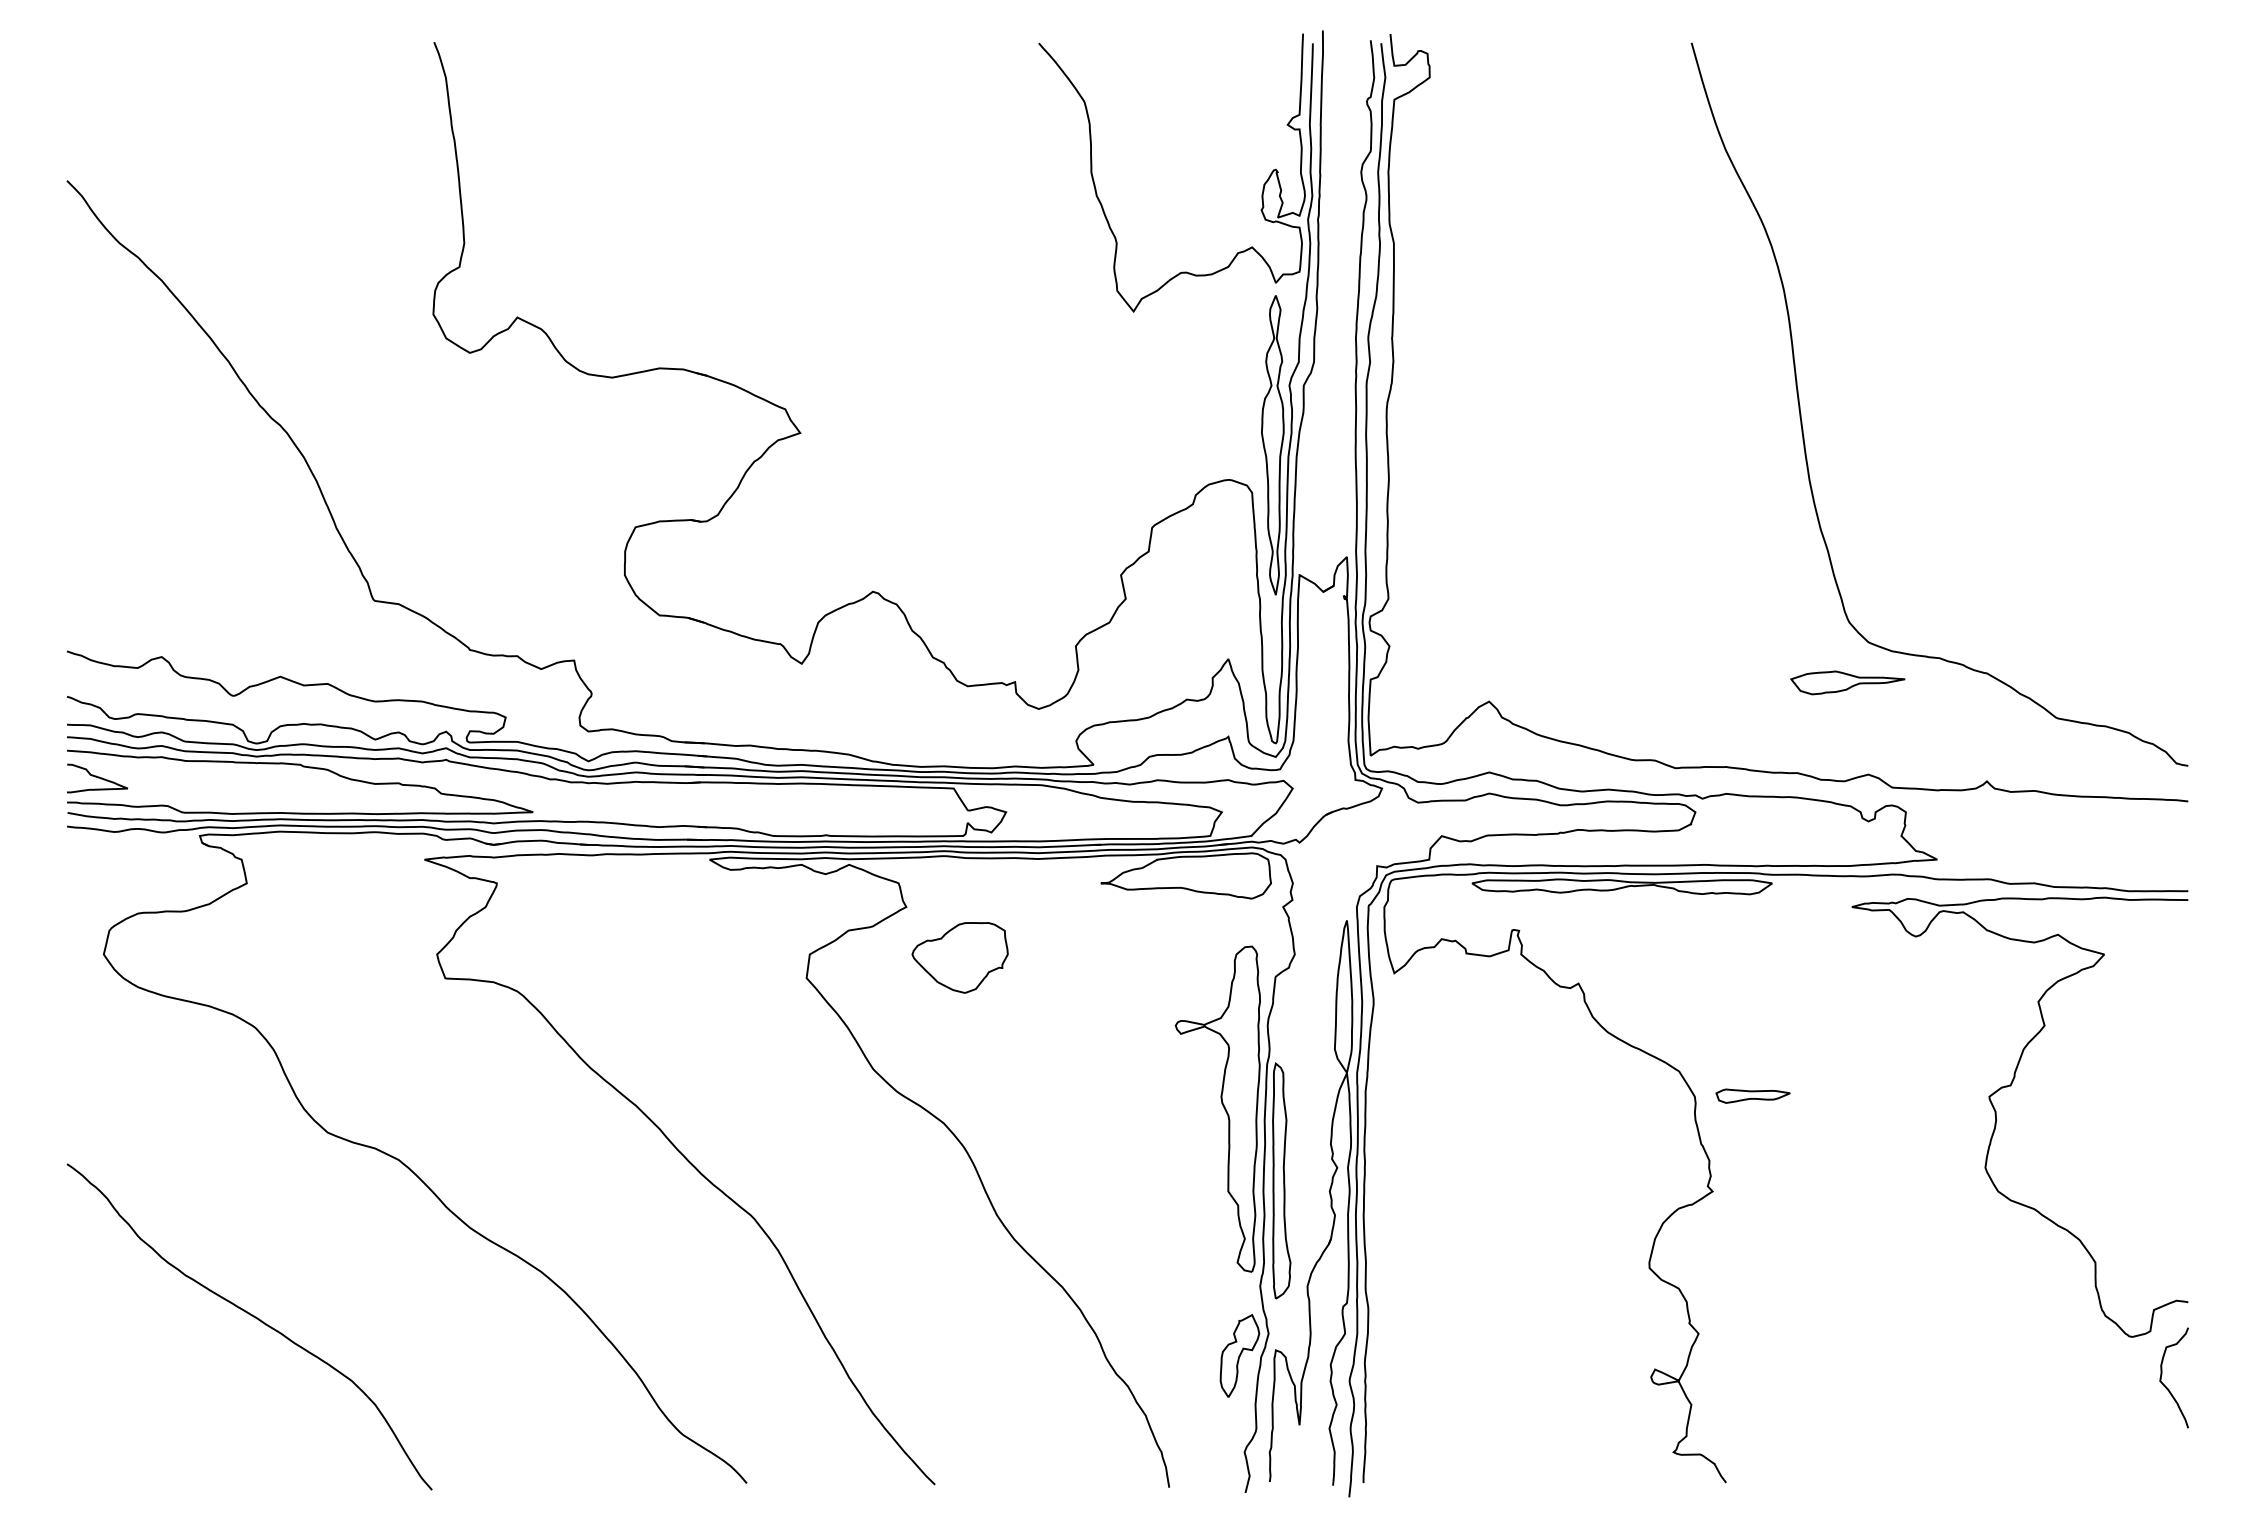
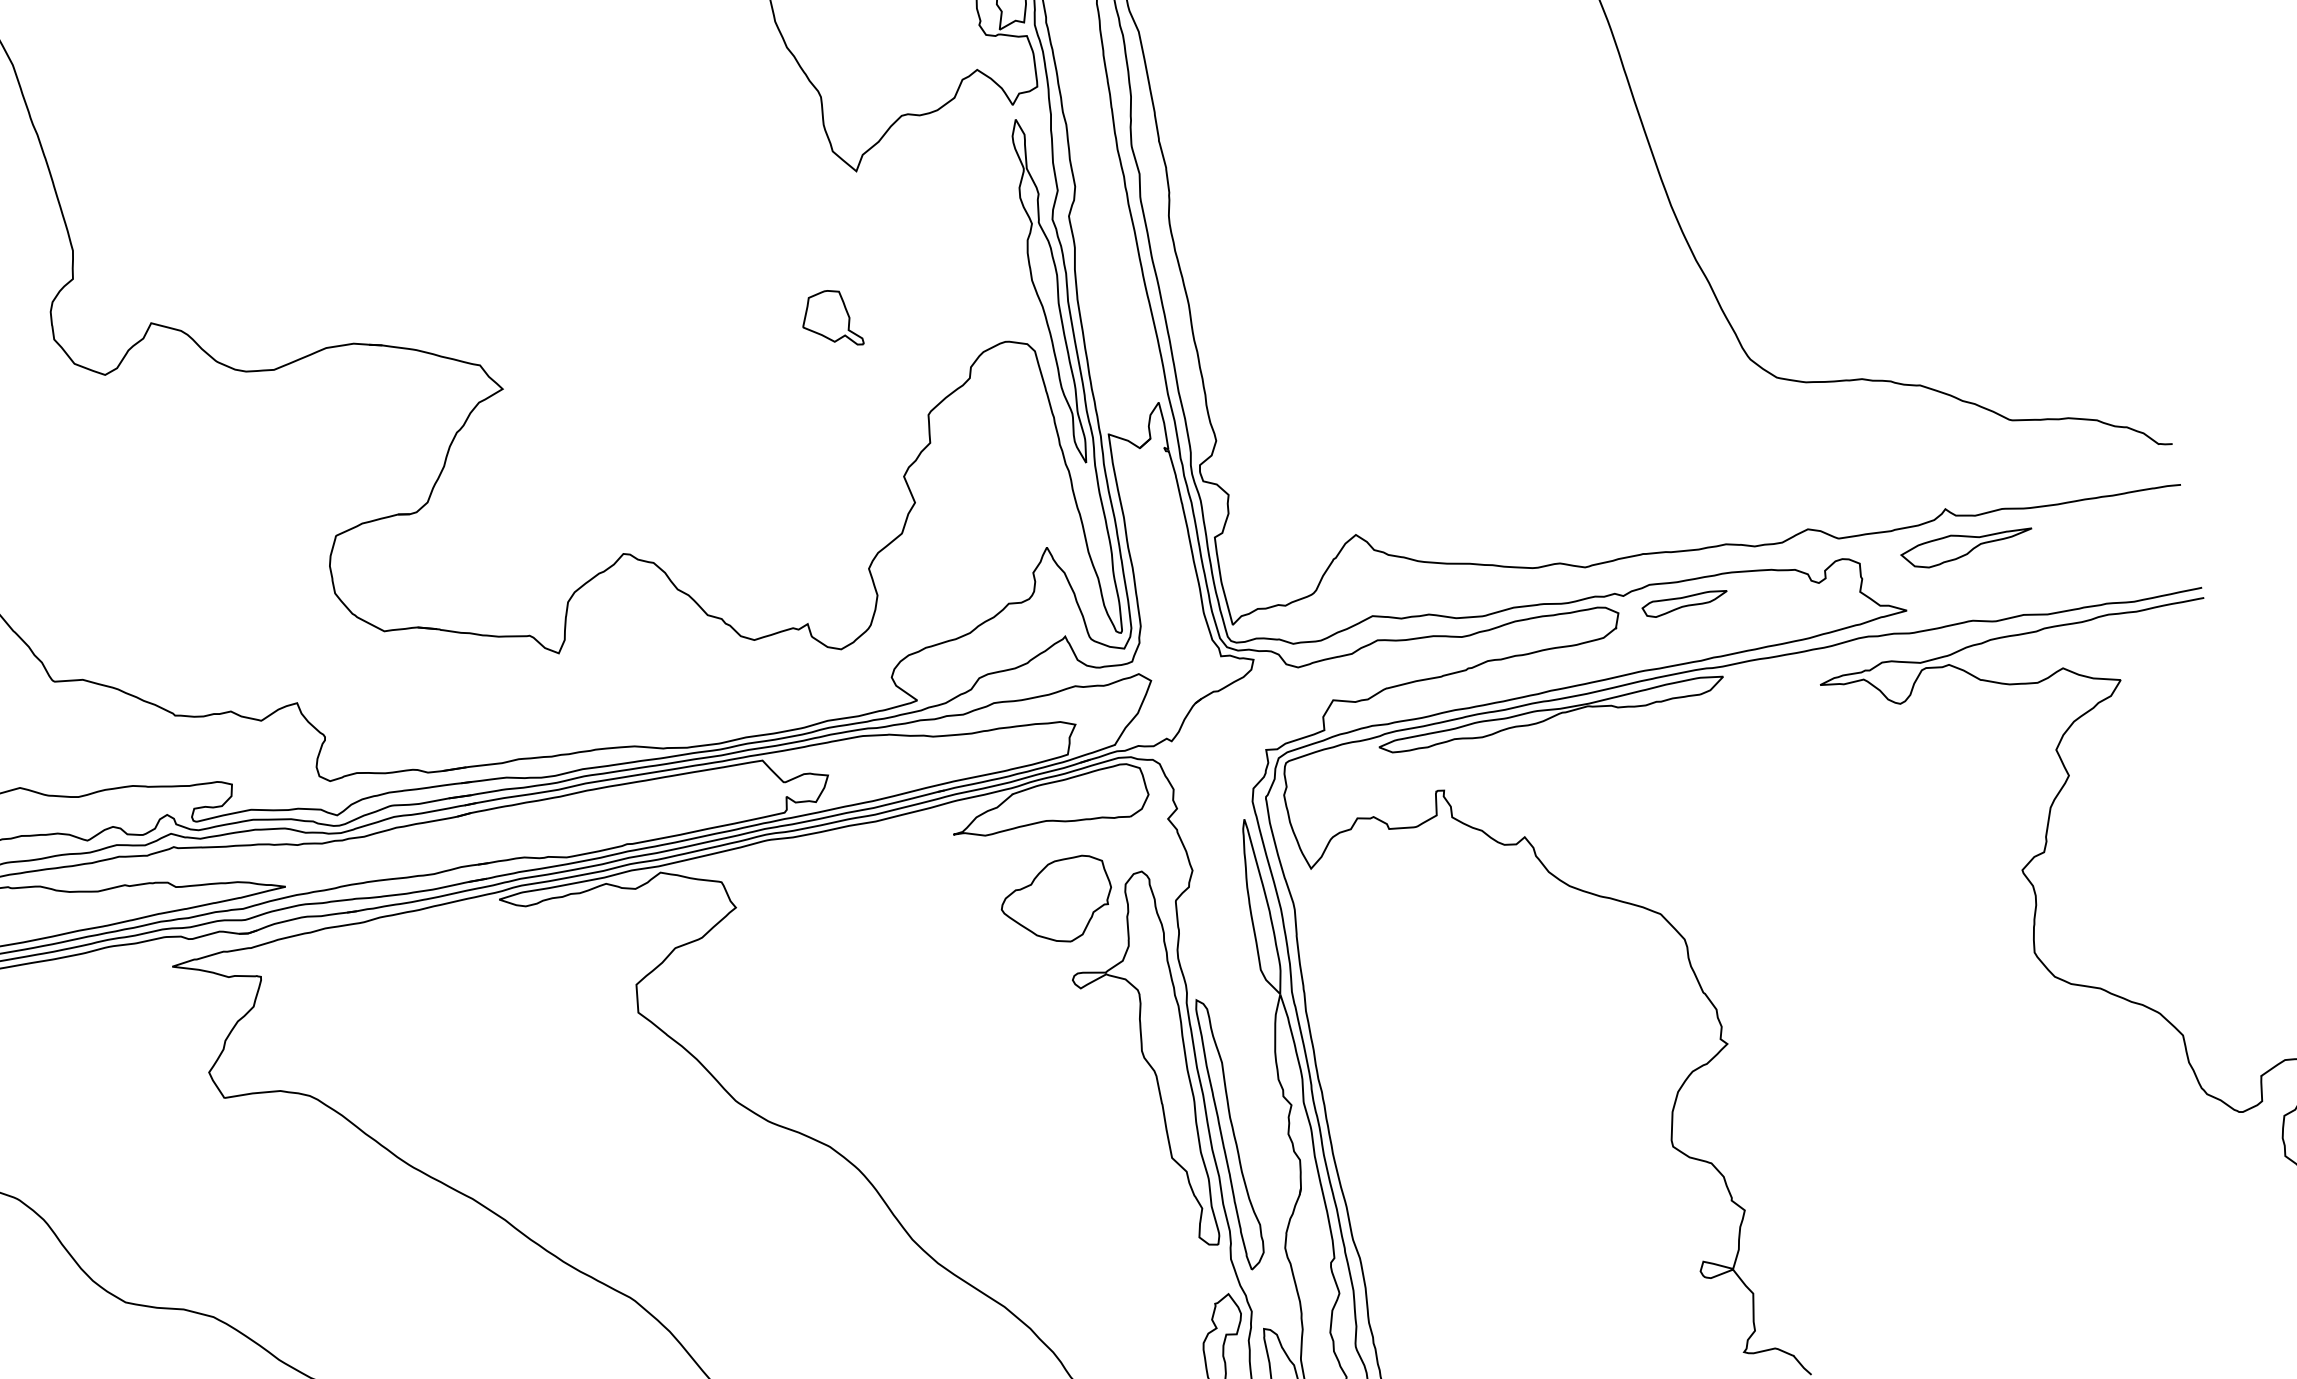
part: (1086, 431) -> (830, 319), added
part: (1847, 682) -> (1966, 545), moved
part: (959, 957) -> (1056, 902), moved
part: (1752, 1095) -> (1684, 602), moved

